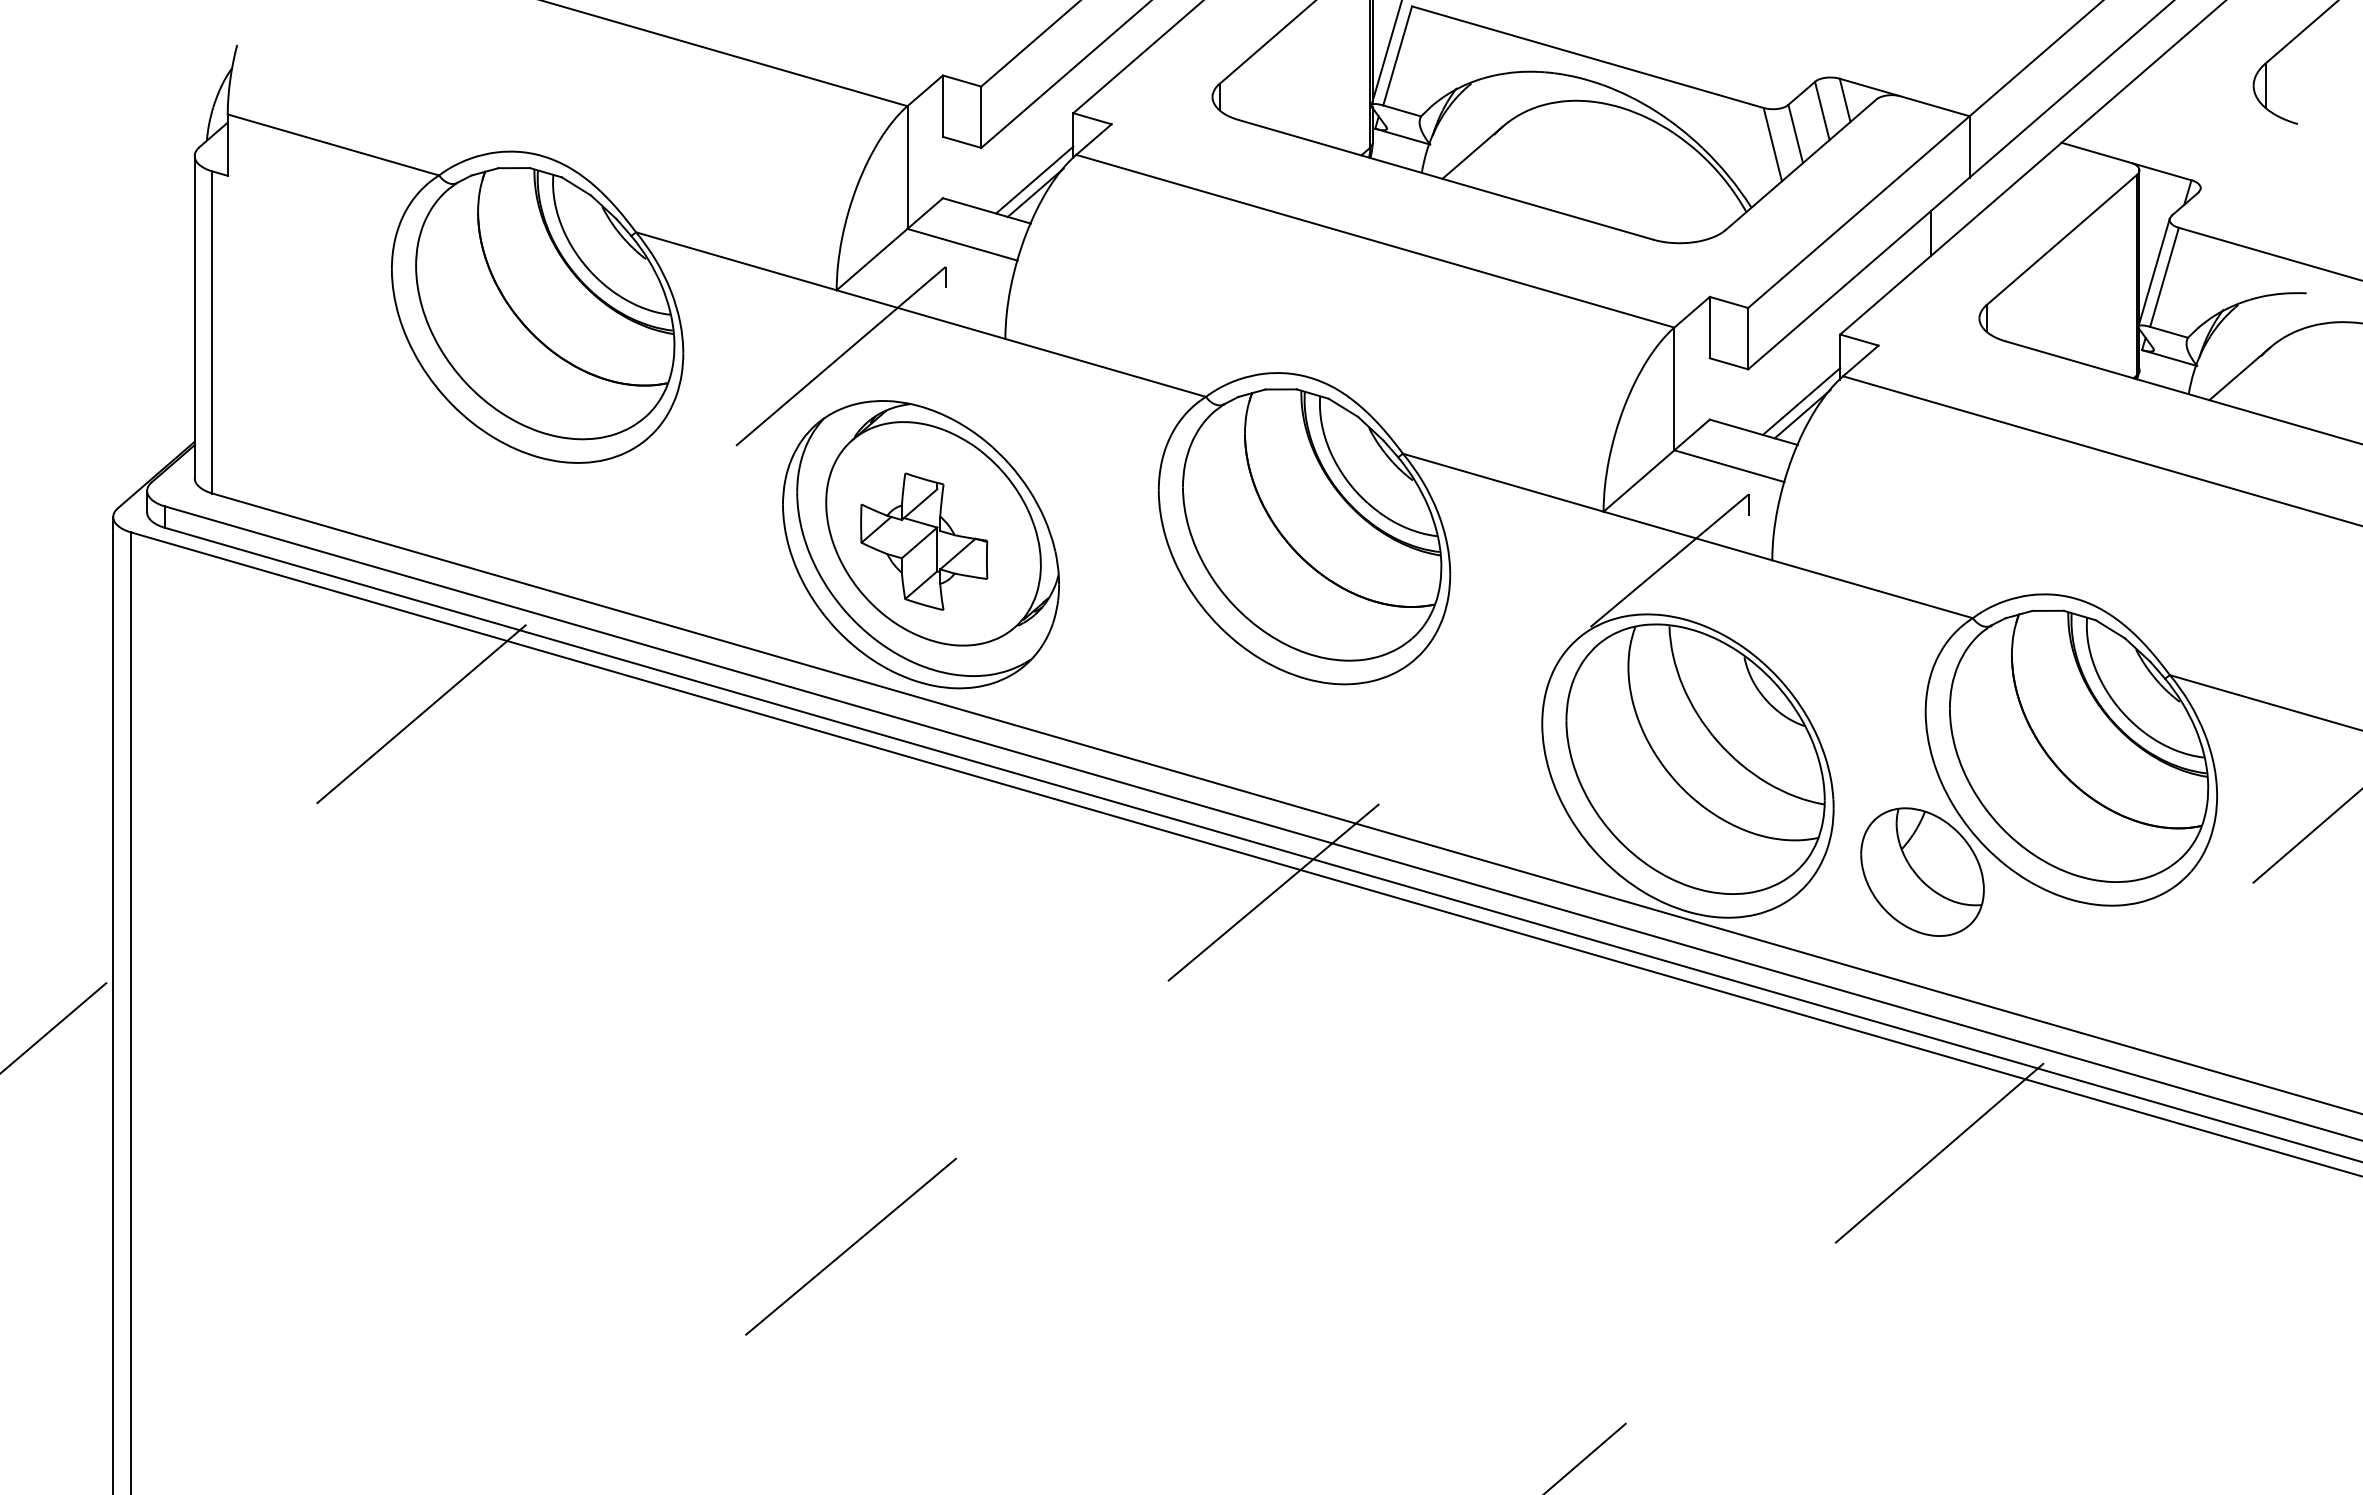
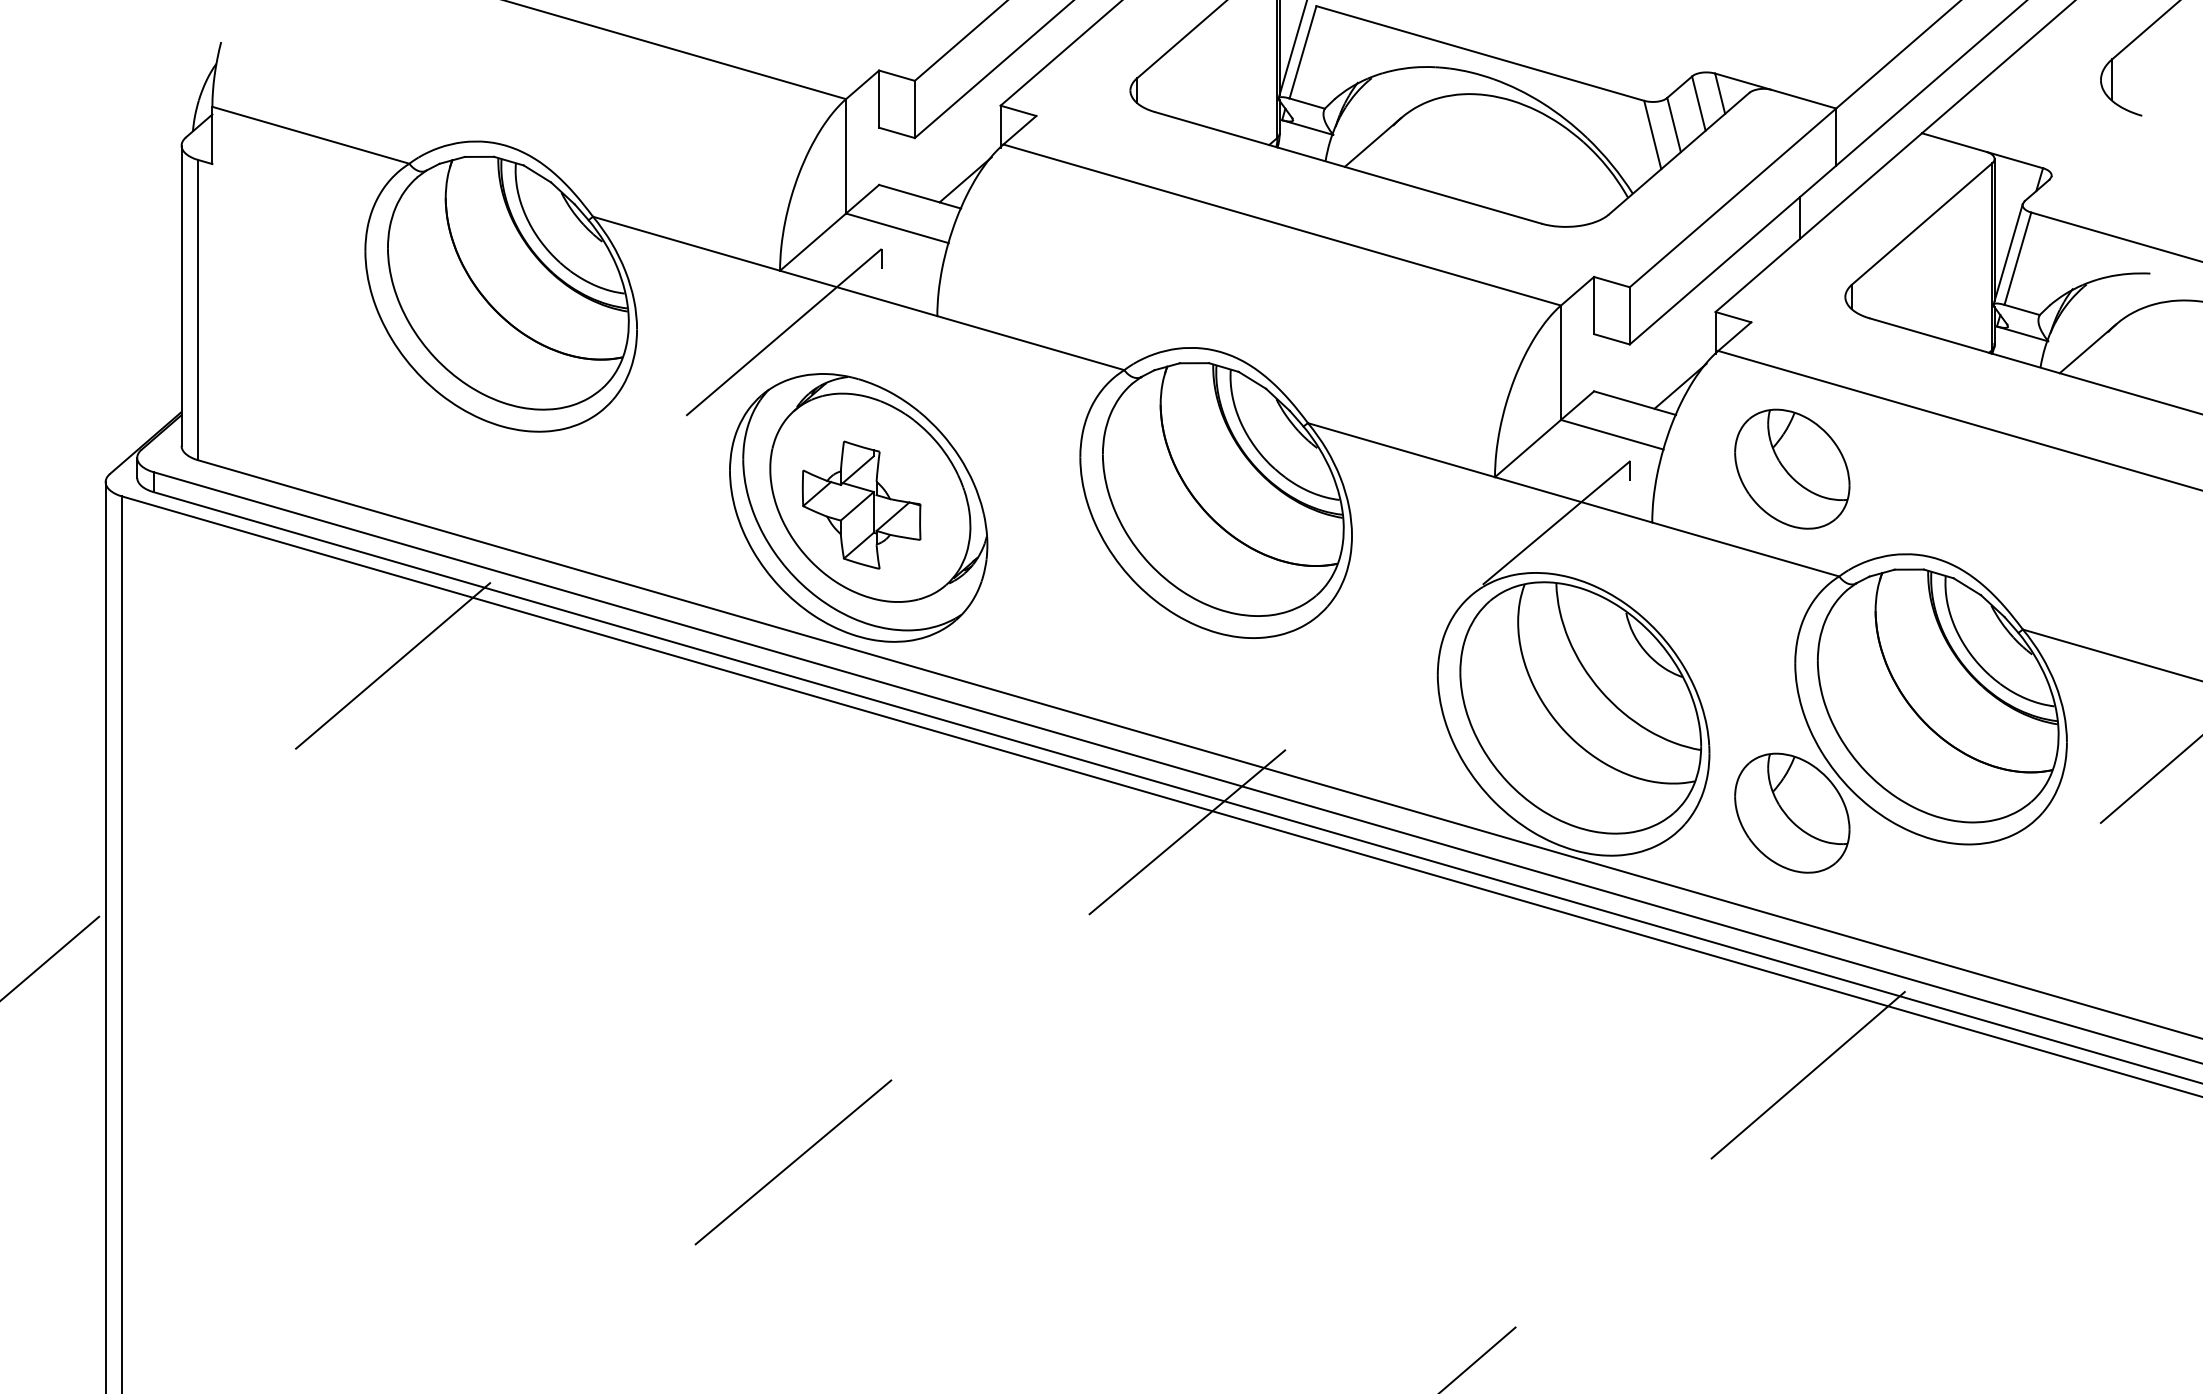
line: (1034, 179) -> (964, 167), removed
line: (1801, 401) -> (1679, 374), removed
part: (1922, 502) -> (1792, 468), added

